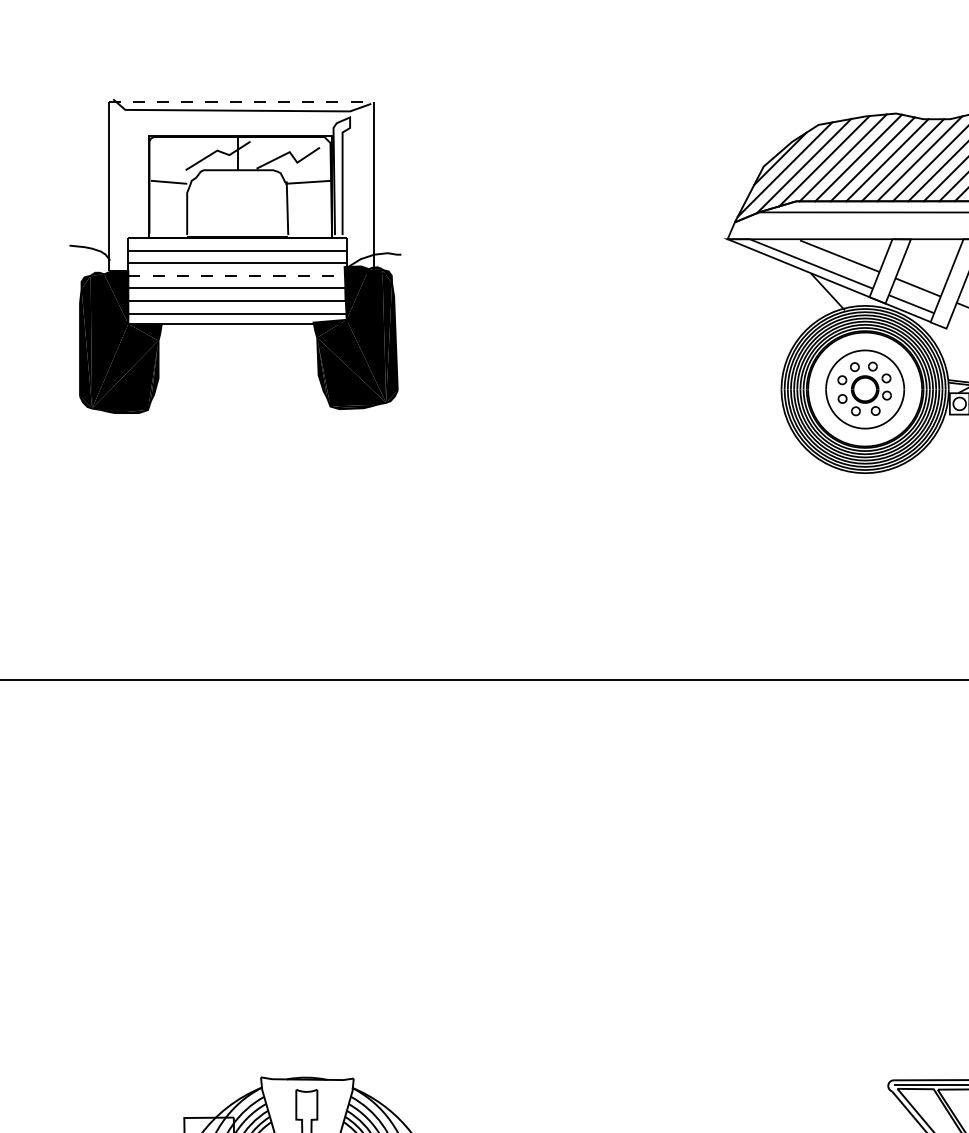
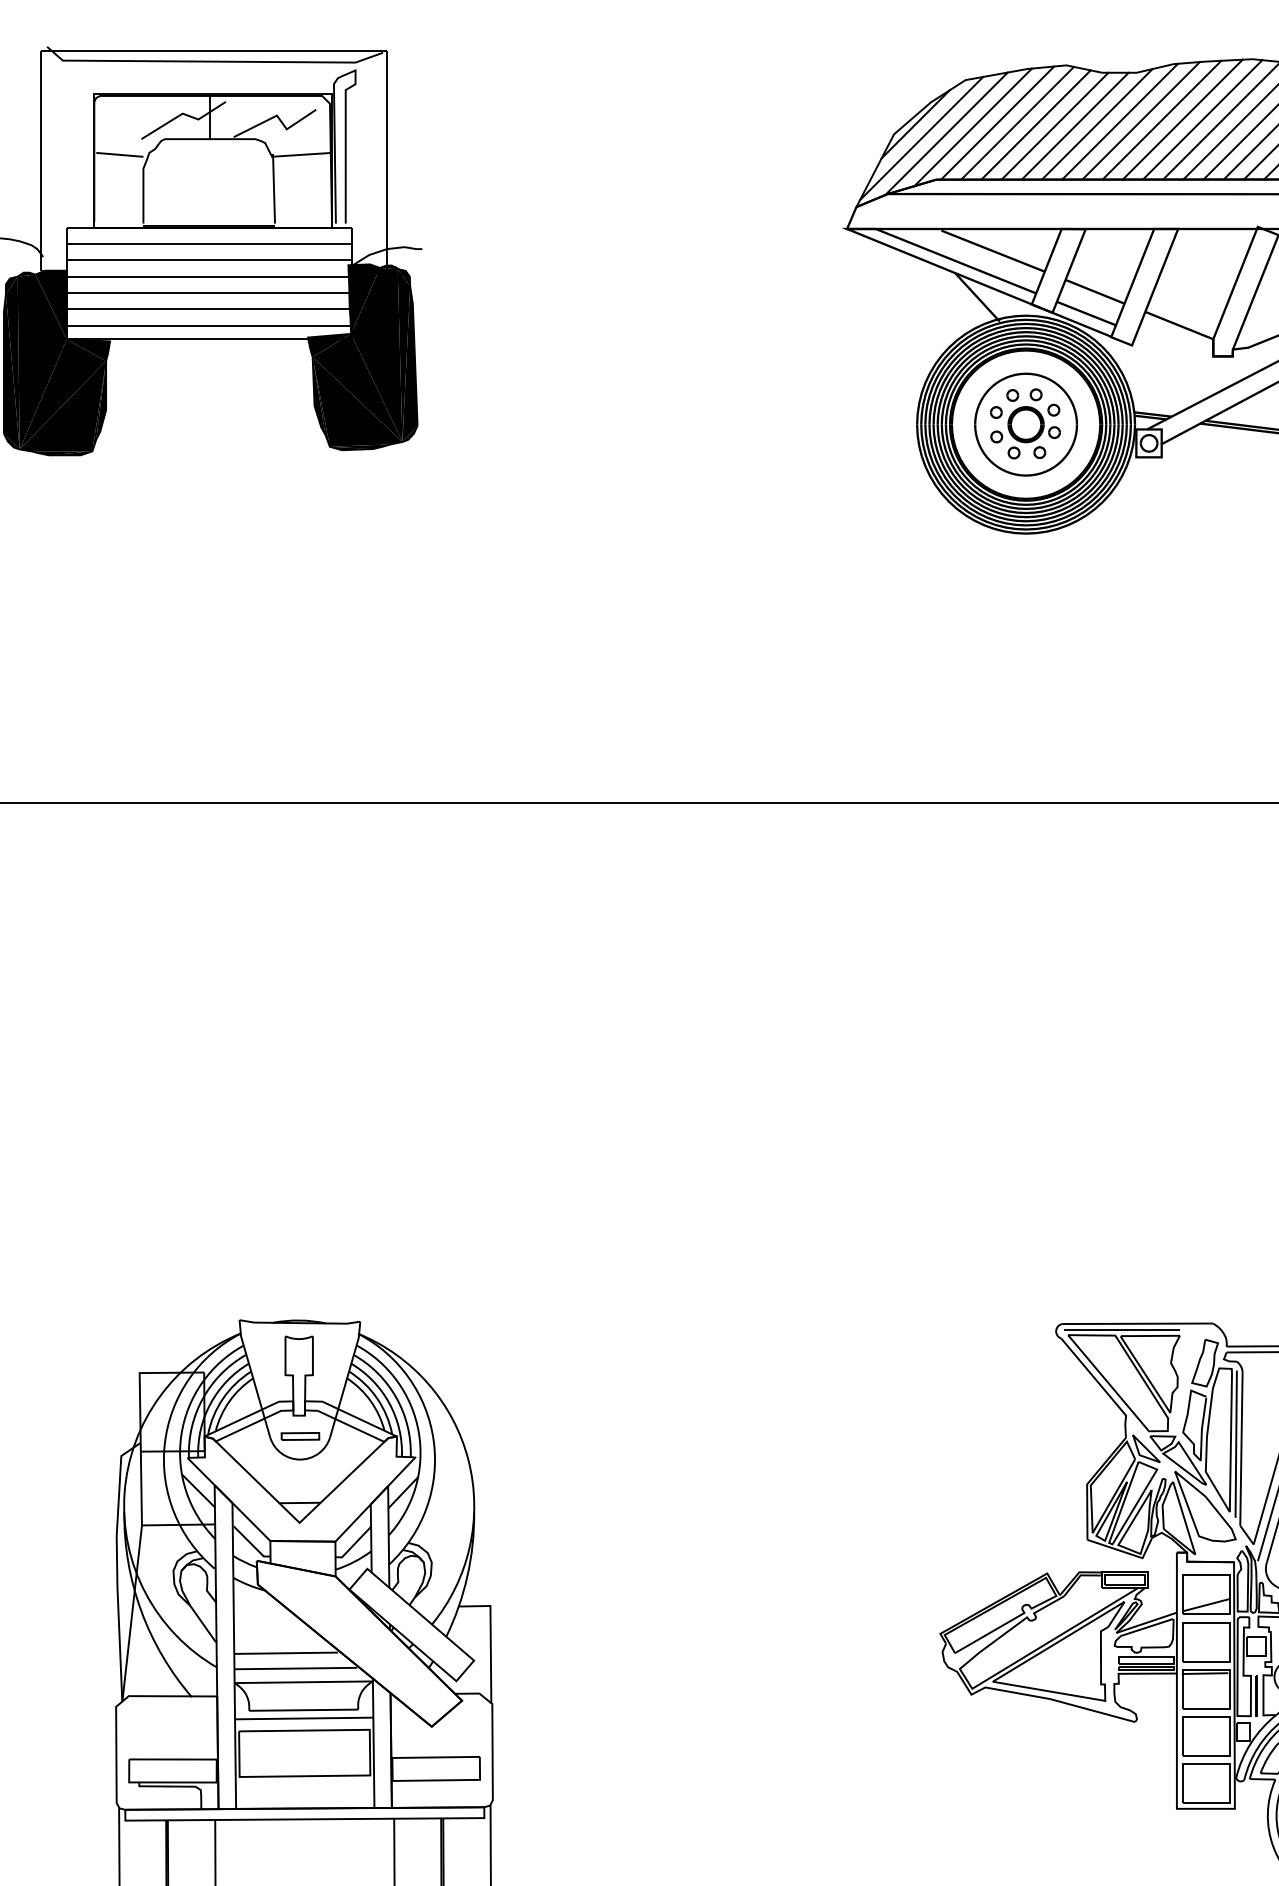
line: (241, 102) -> (214, 50), dashed -> solid
line: (237, 275) -> (209, 276), dashed -> solid

